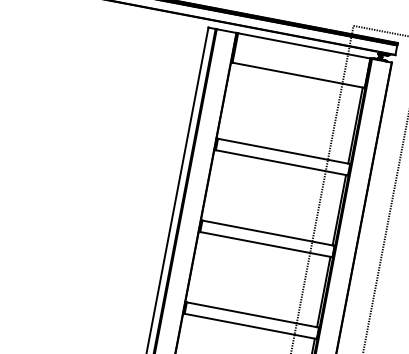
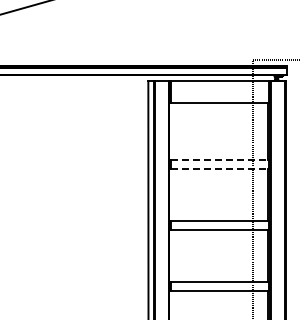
line: (284, 152) -> (220, 160), solid -> dashed
line: (282, 162) -> (220, 168), solid -> dashed

